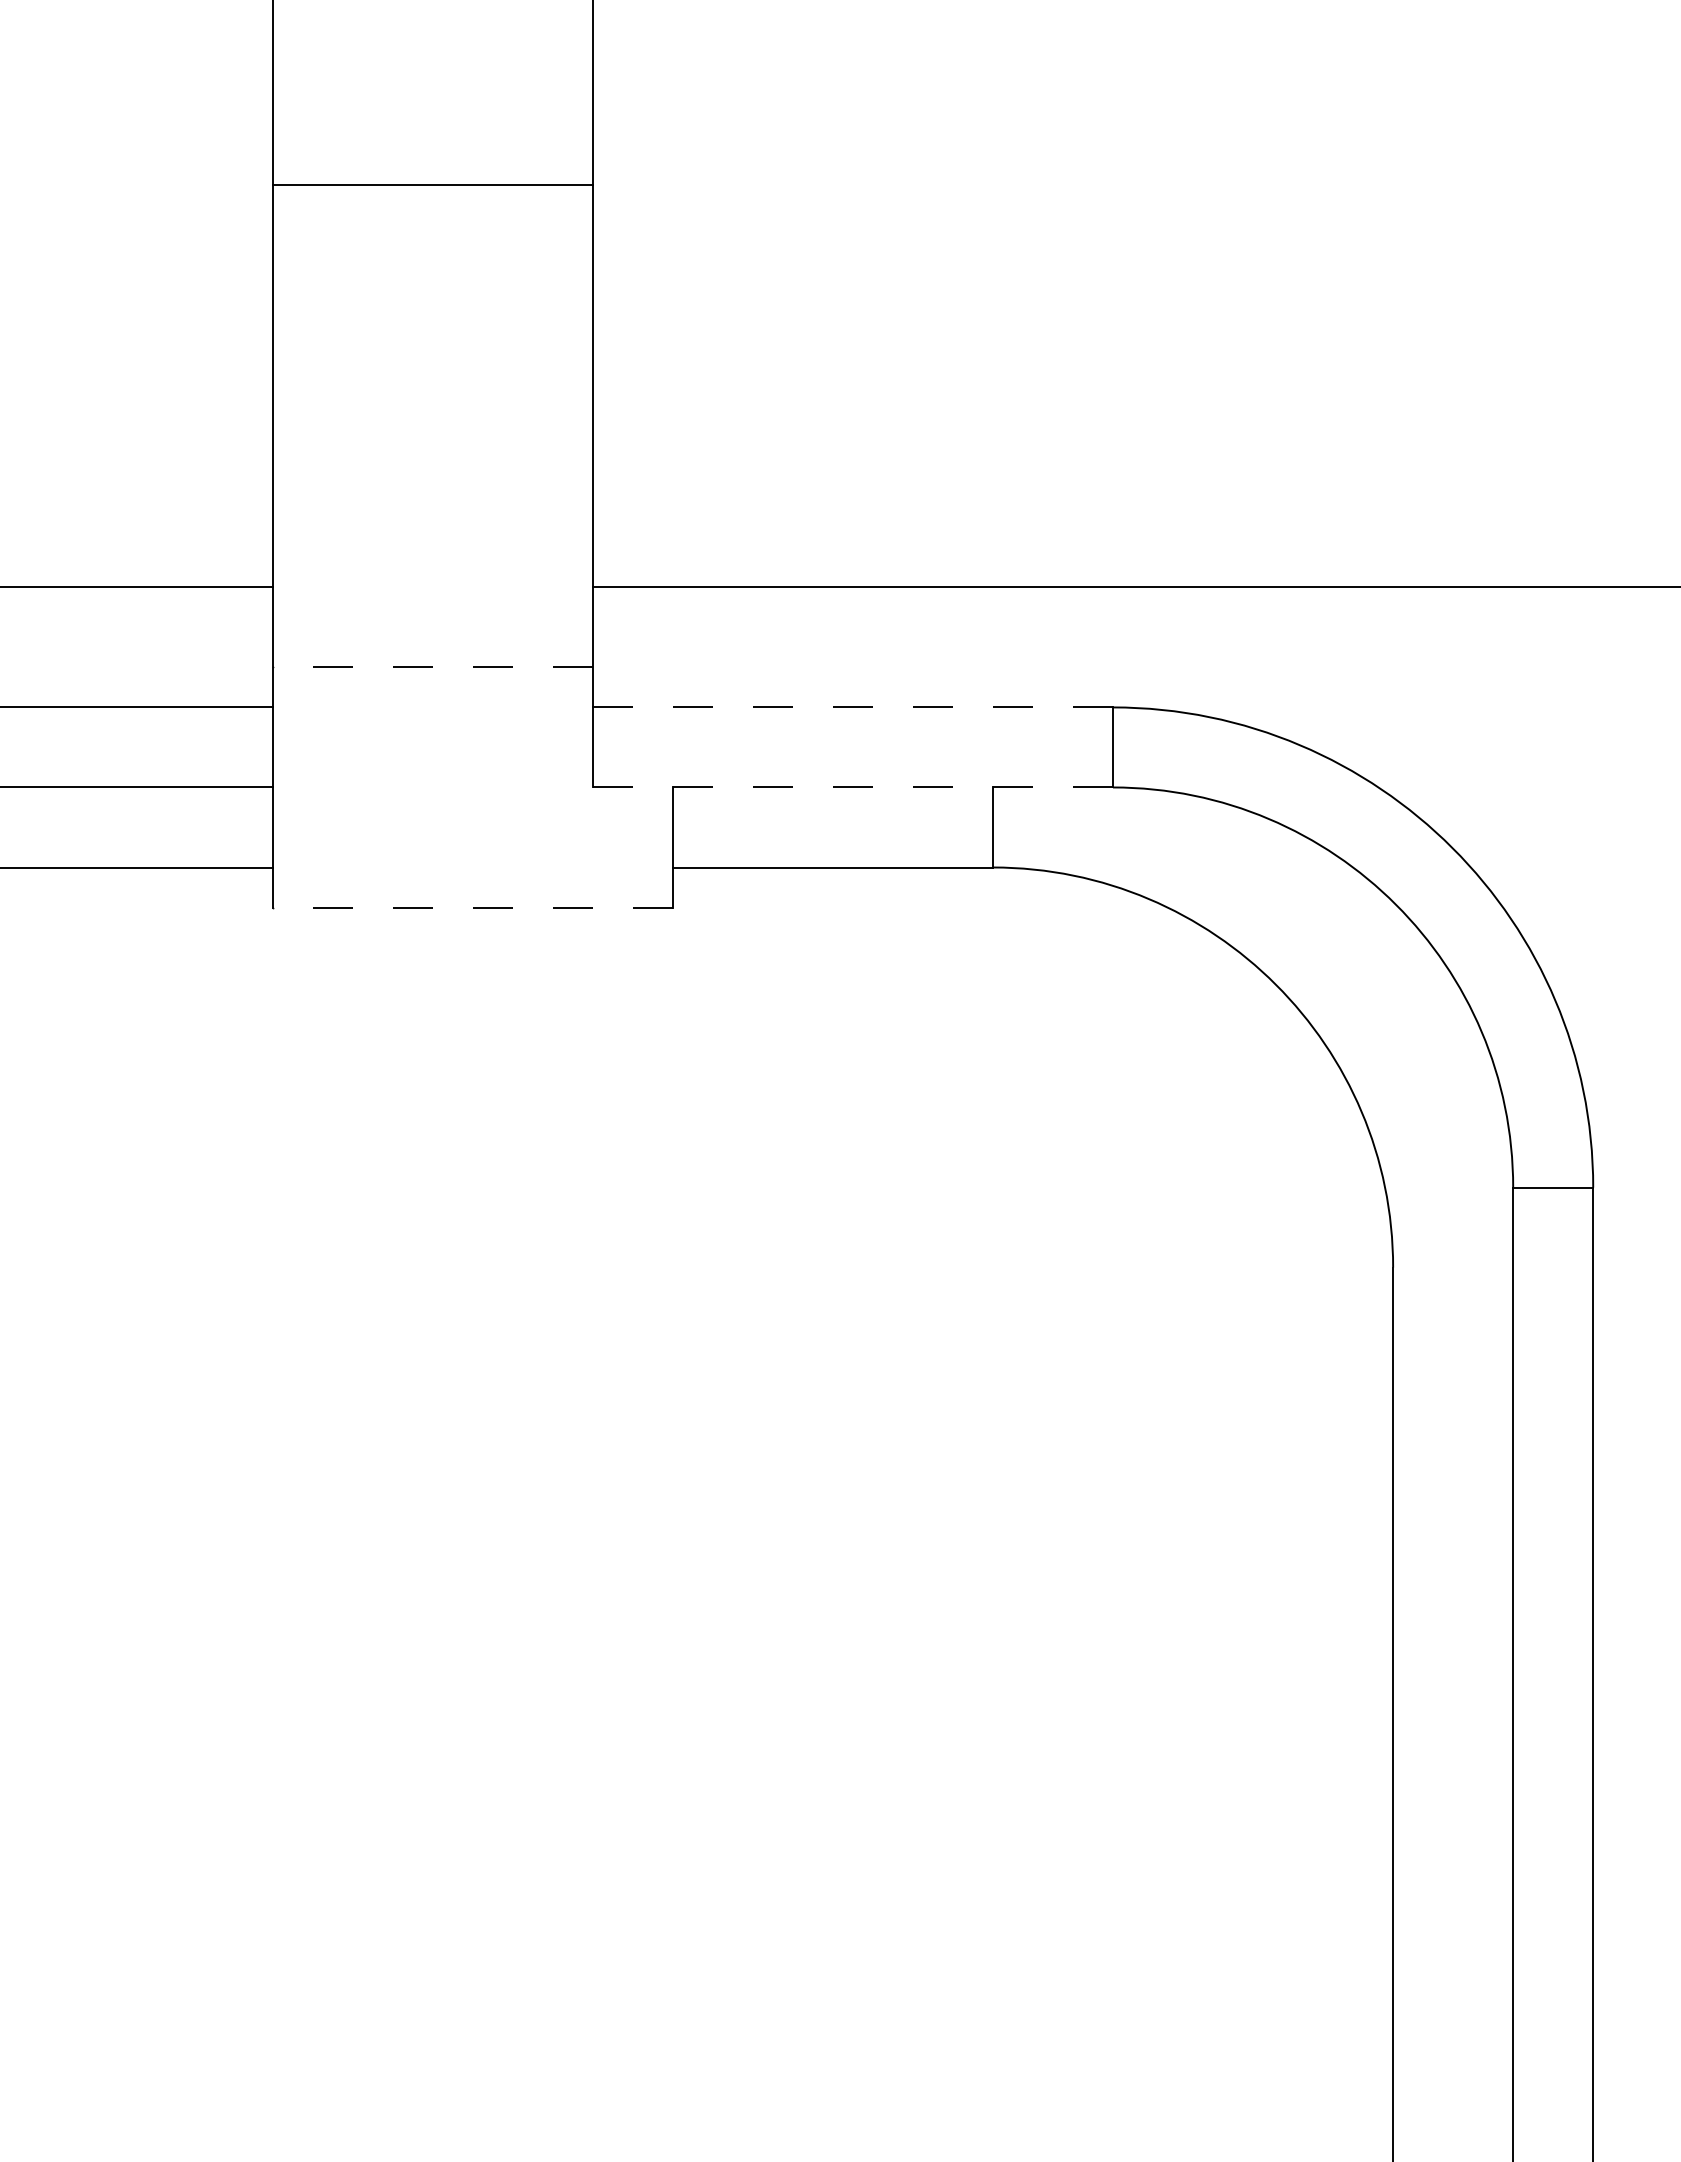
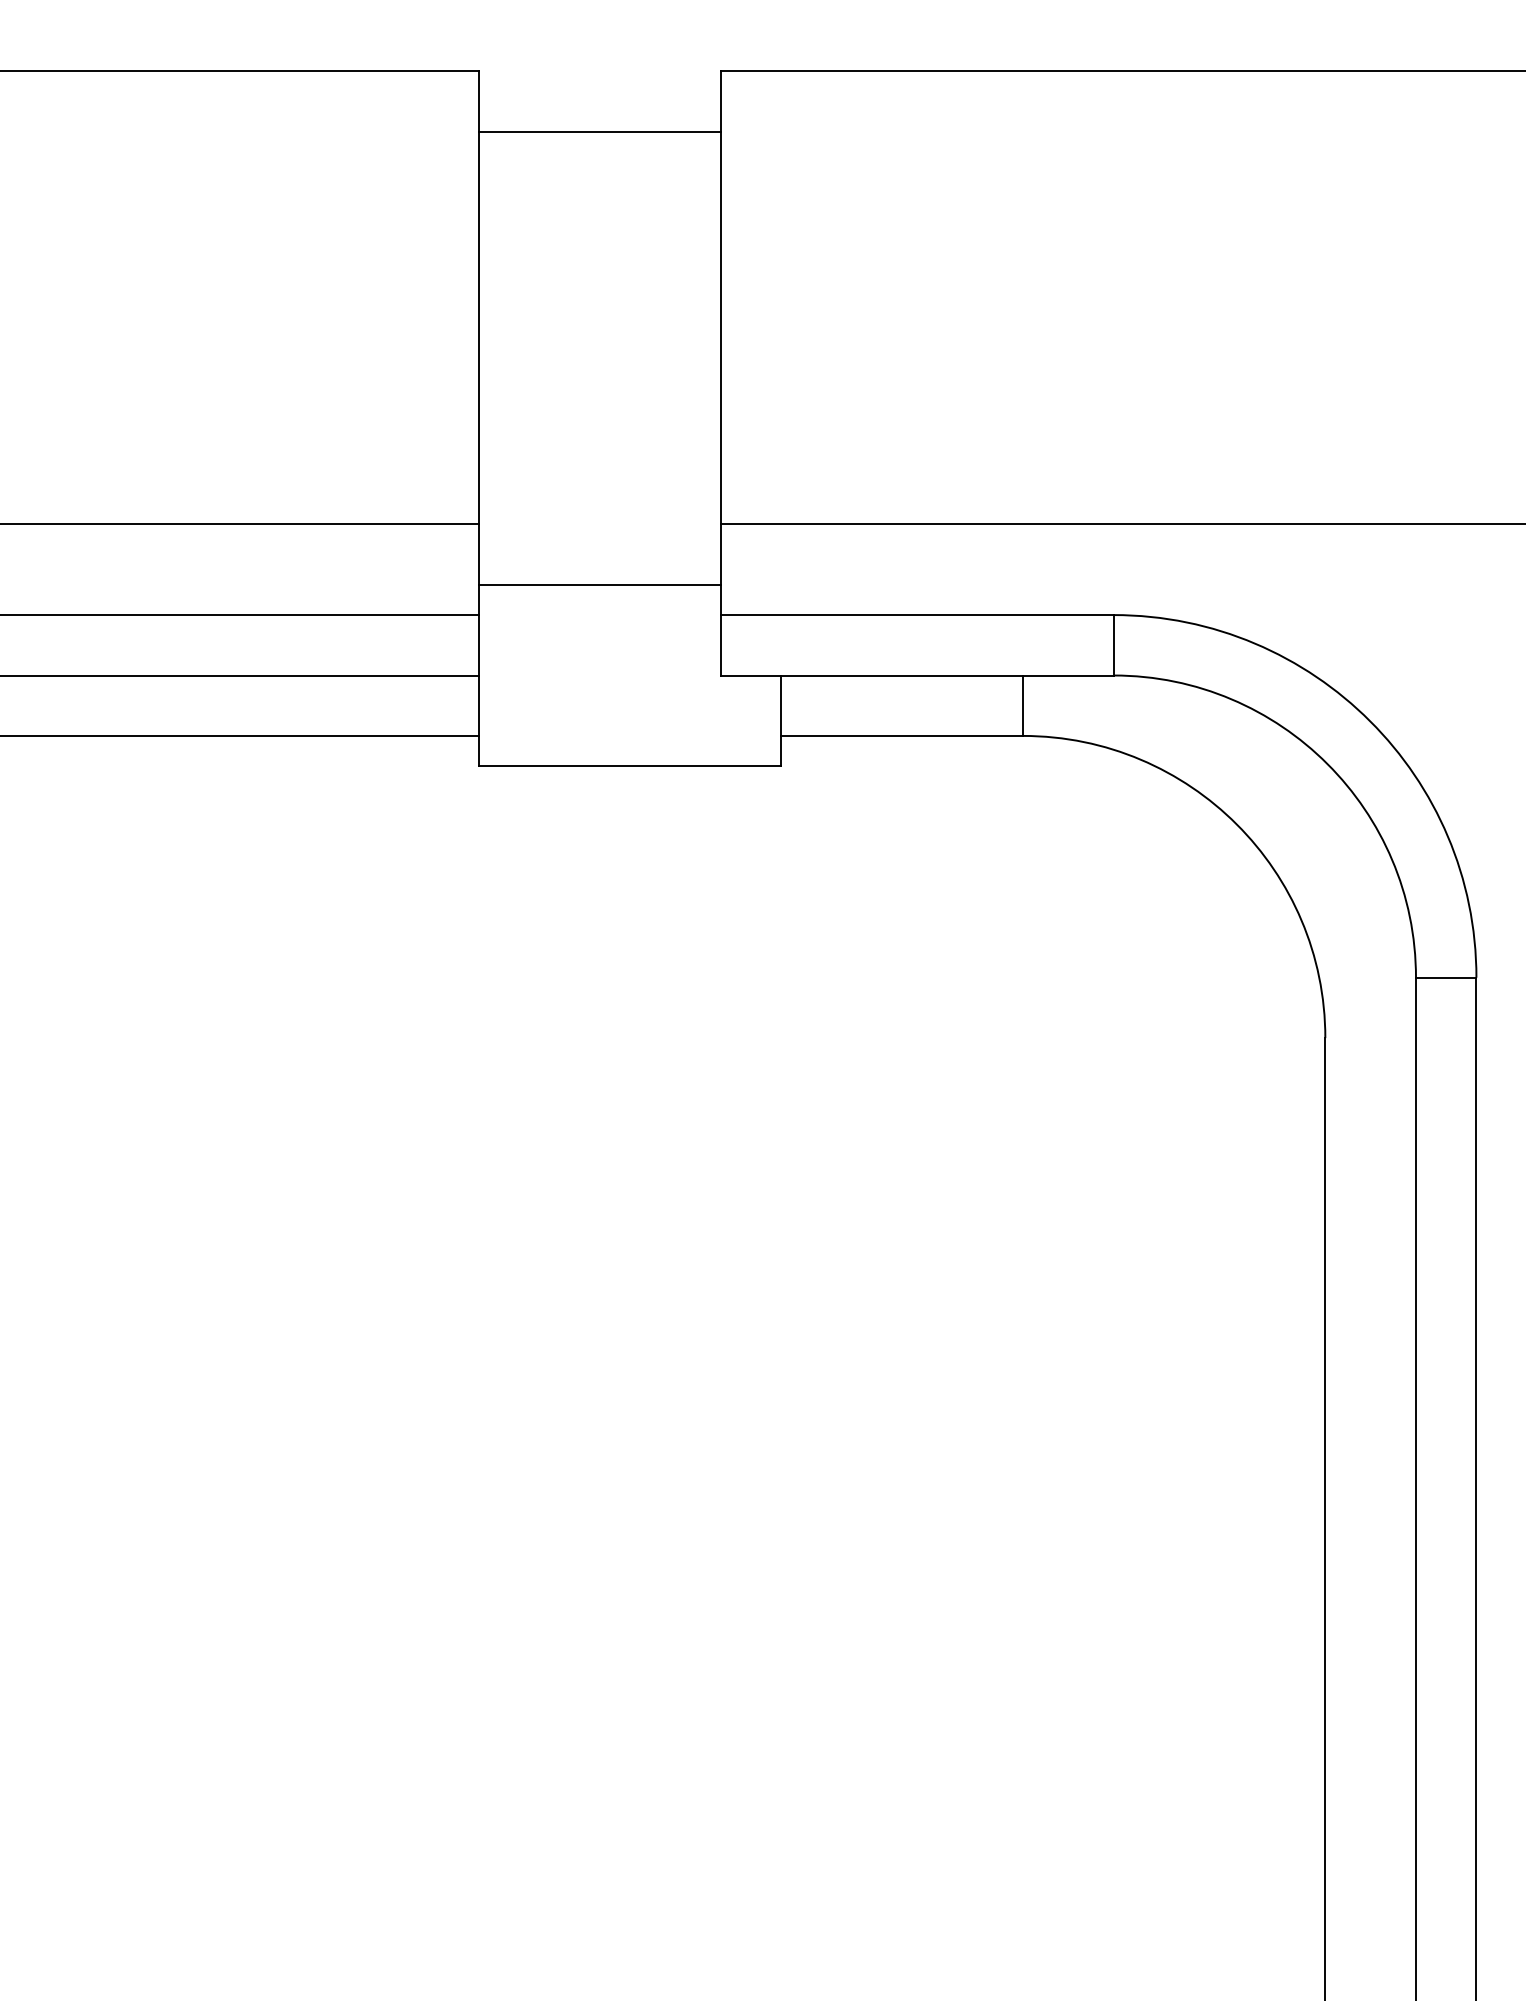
line: (431, 184) -> (599, 131), moved
line: (433, 666) -> (600, 584), dashed -> solid
line: (853, 707) -> (917, 615), dashed -> solid
line: (853, 787) -> (917, 675), dashed -> solid
line: (471, 907) -> (629, 766), dashed -> solid

